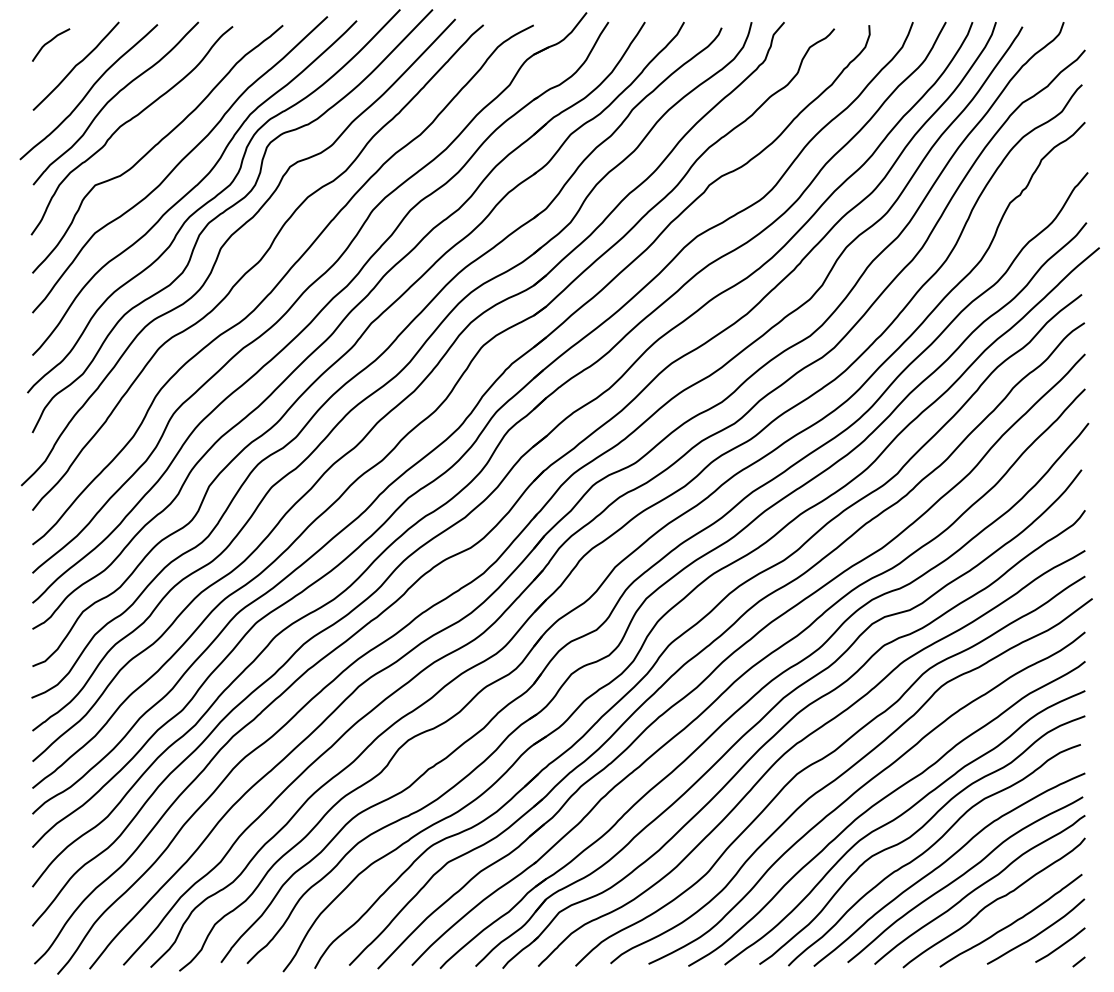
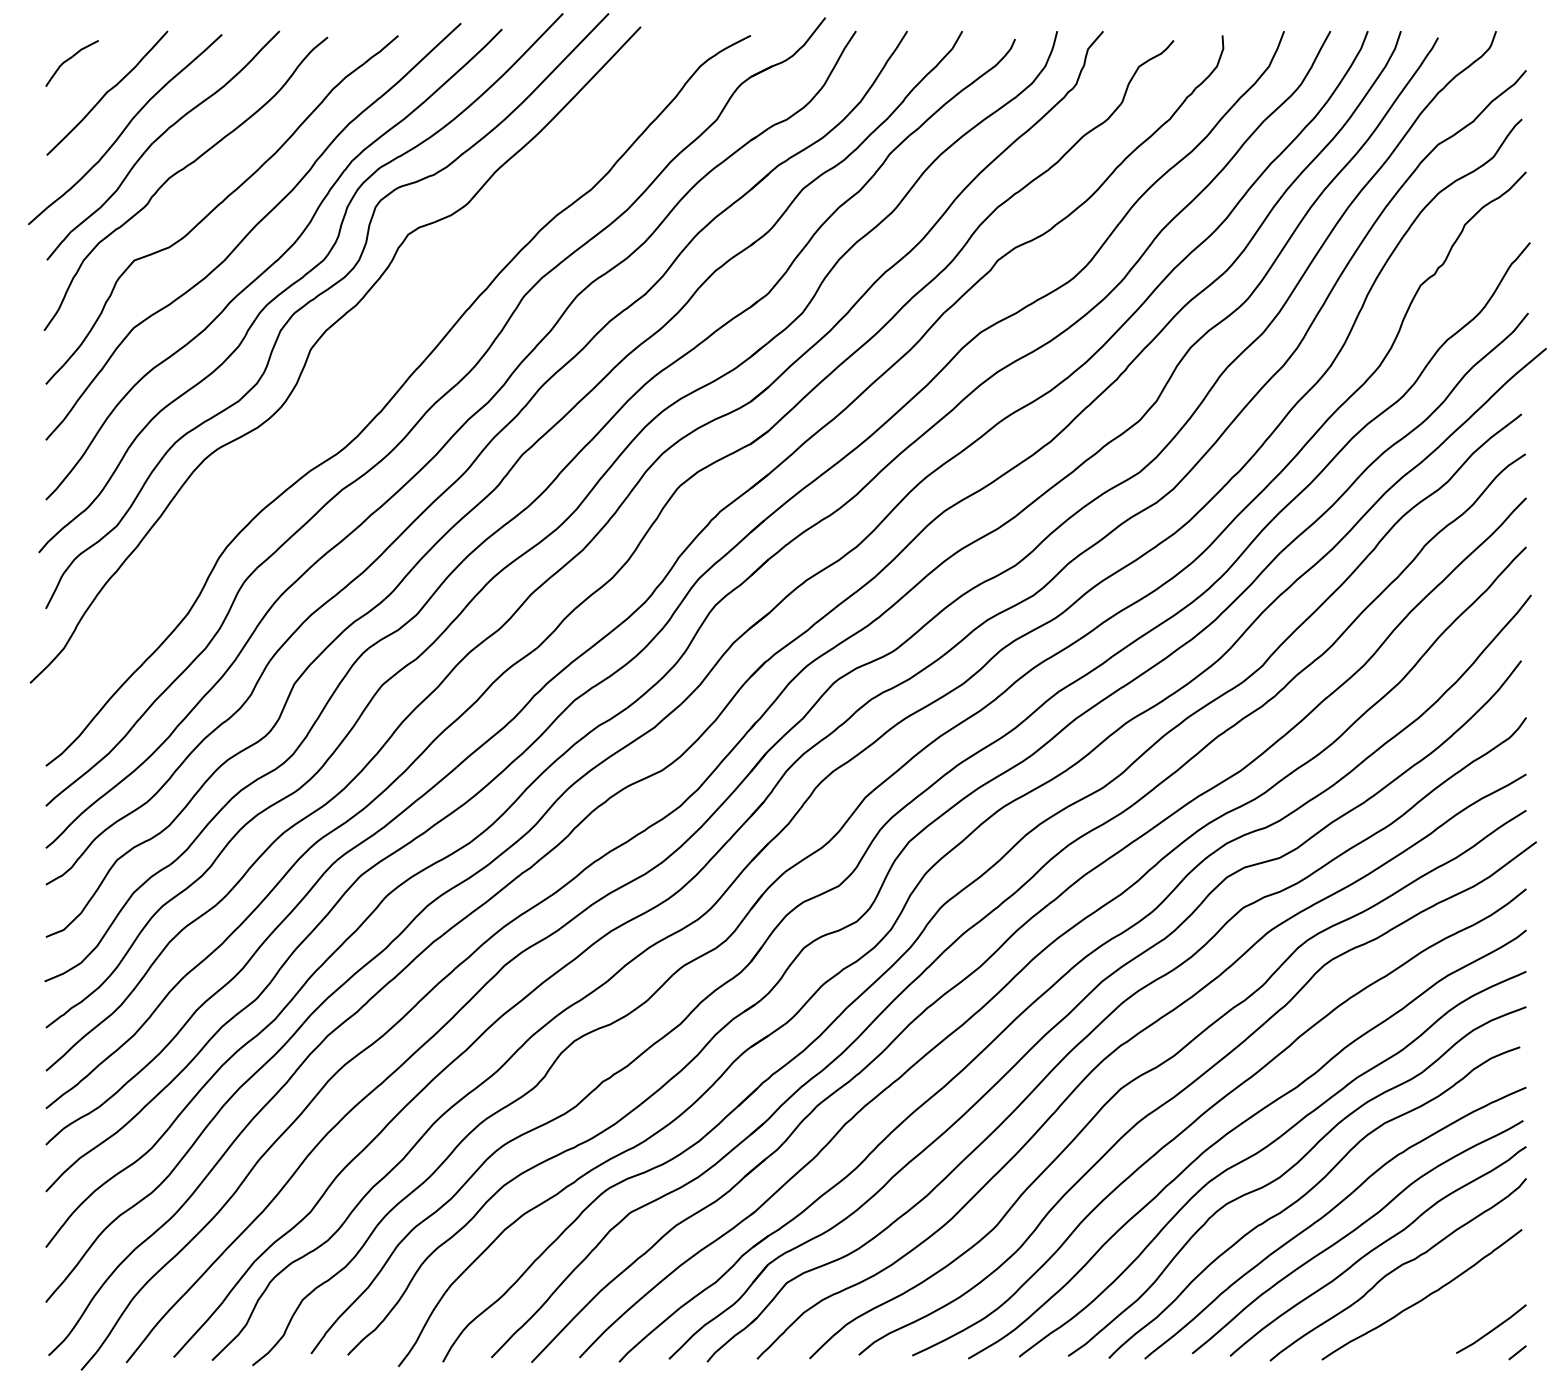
curve: (256, 265) -> (360, 373), removed
curve: (1037, 933) -> (1459, 1312), removed

